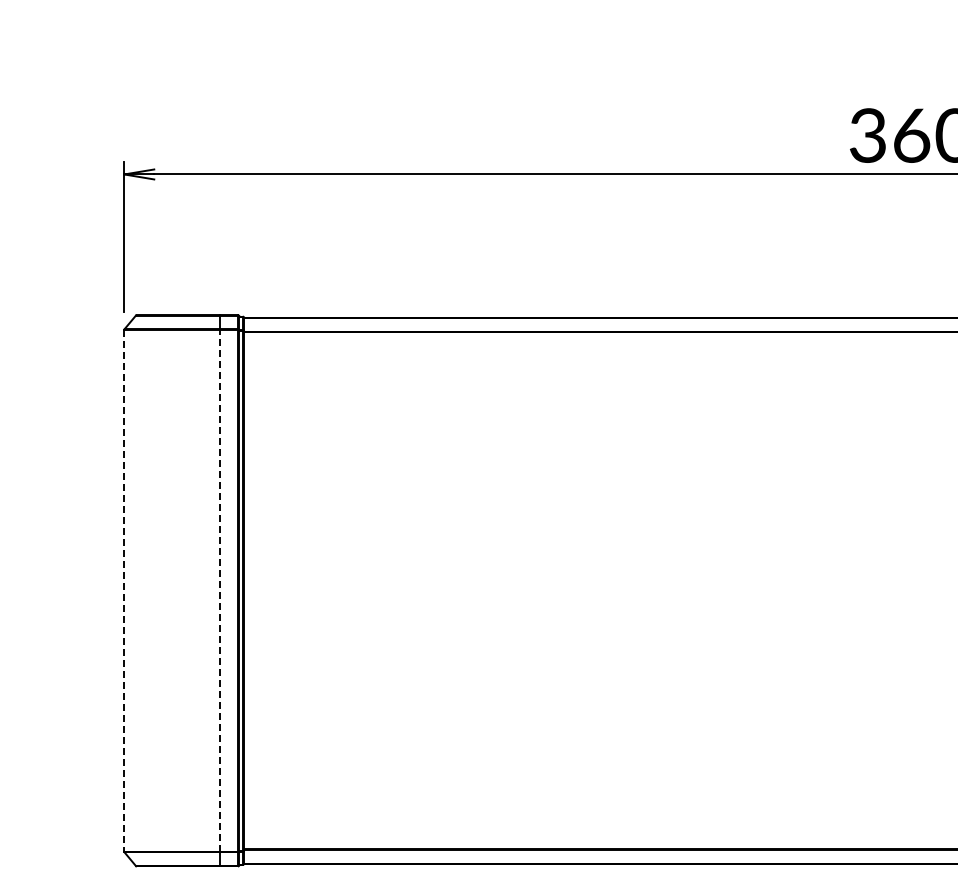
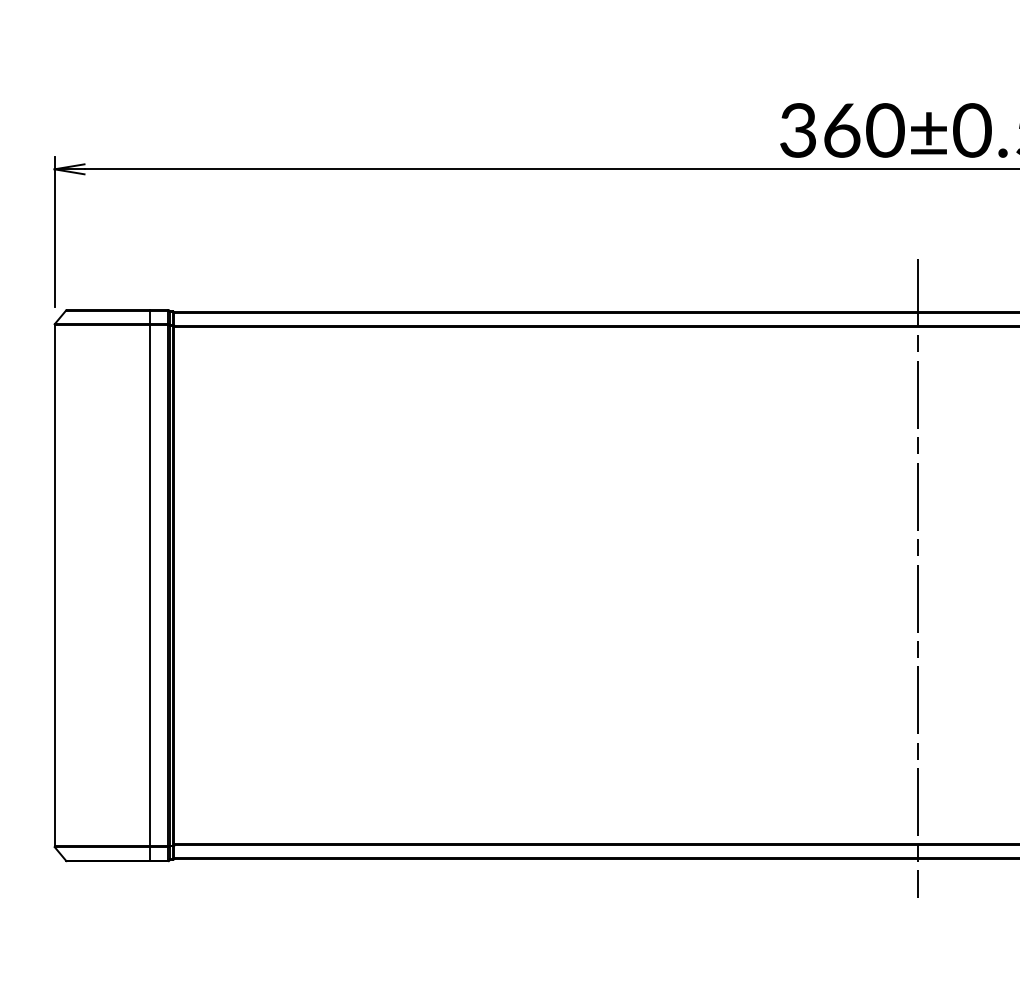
line: (124, 590) -> (54, 585), dashed -> solid
line: (220, 590) -> (150, 585), dashed -> solid

